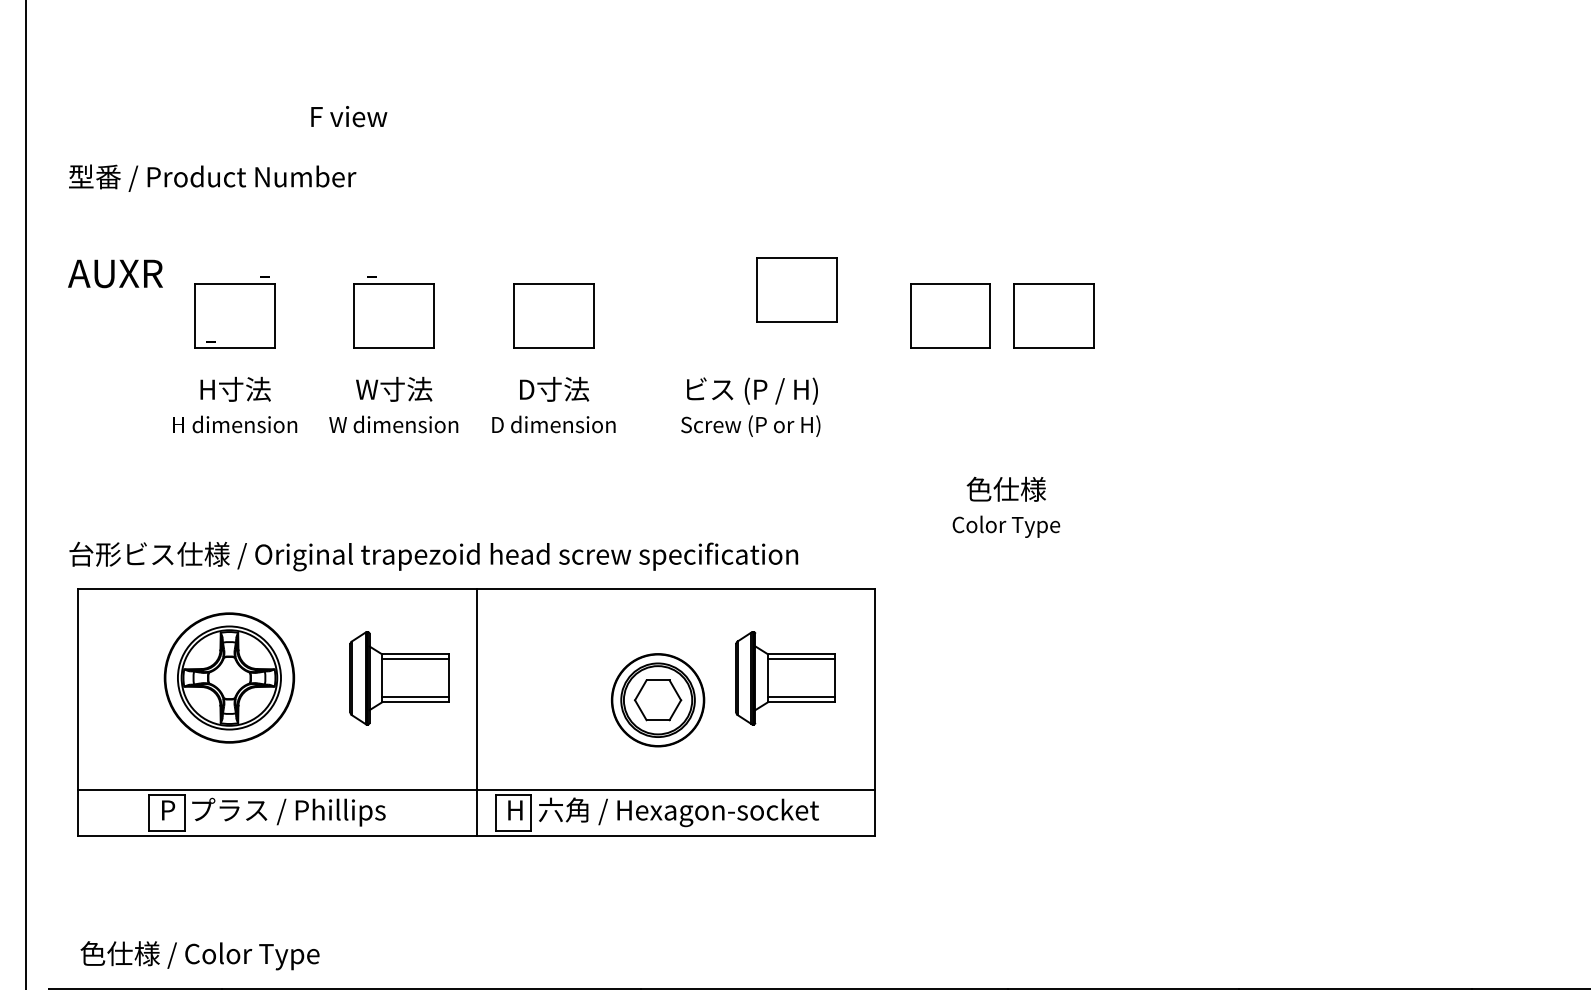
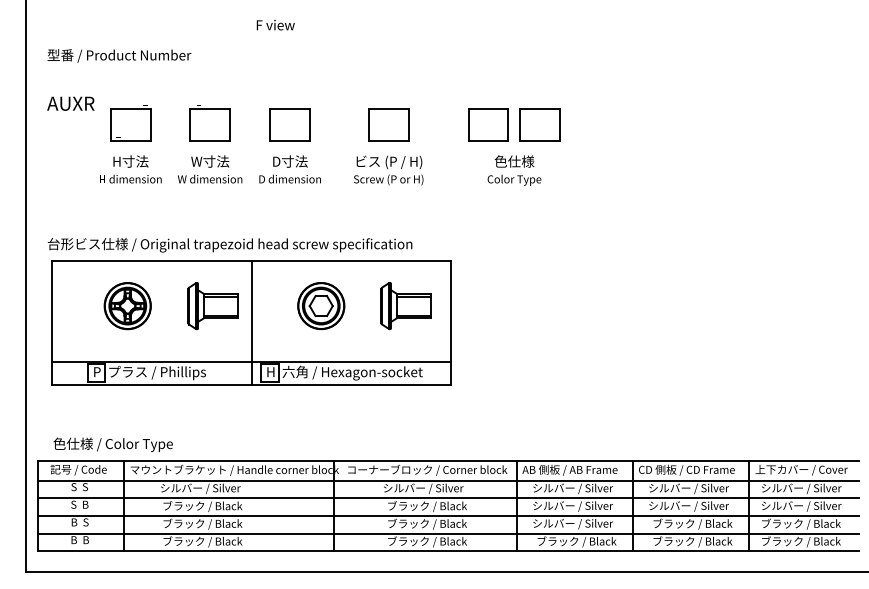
text: (348, 117) -> (275, 25), moved
part: (796, 289) -> (388, 124), moved
text: (1006, 507) -> (514, 170), moved
part: (228, 679) -> (127, 306), size x0.71
part: (658, 701) -> (321, 306), moved

